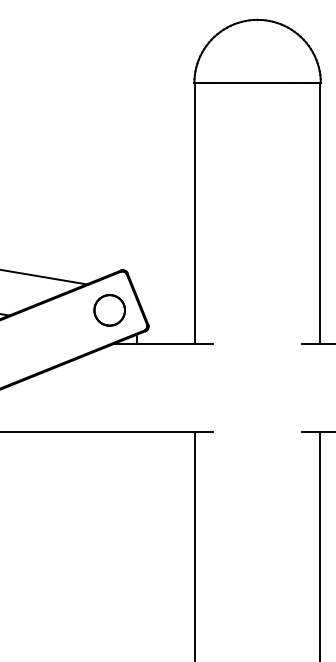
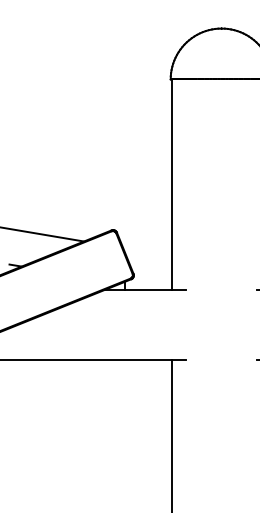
part: (109, 310) -> (102, 262), removed

